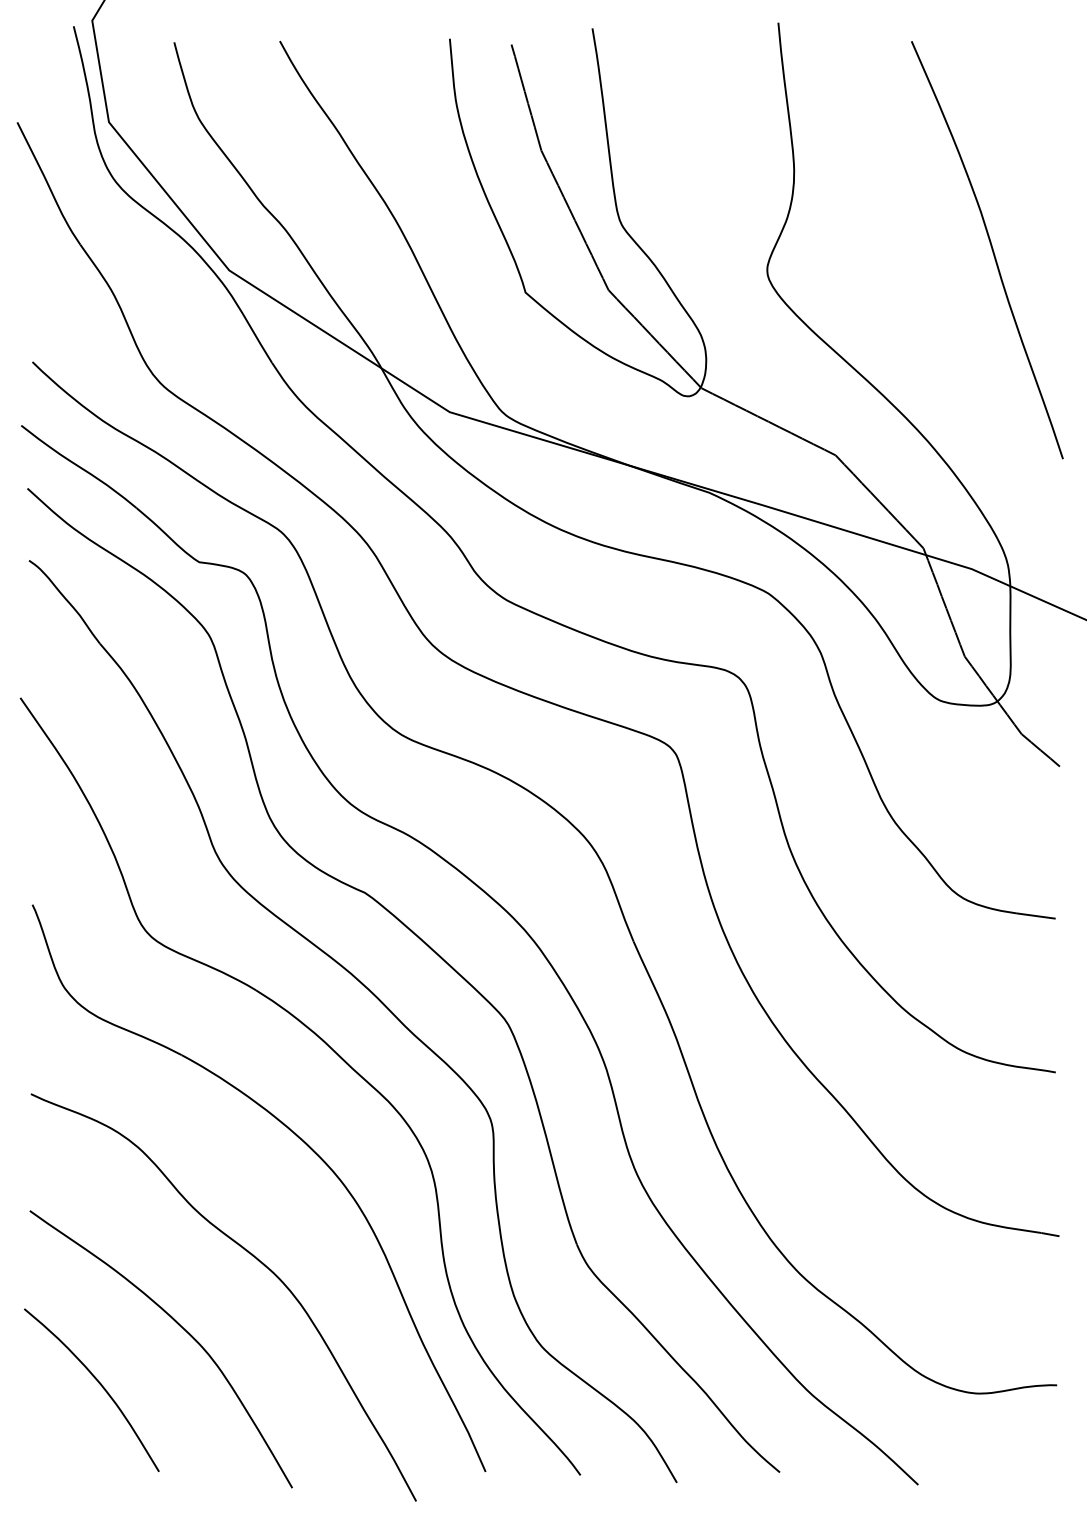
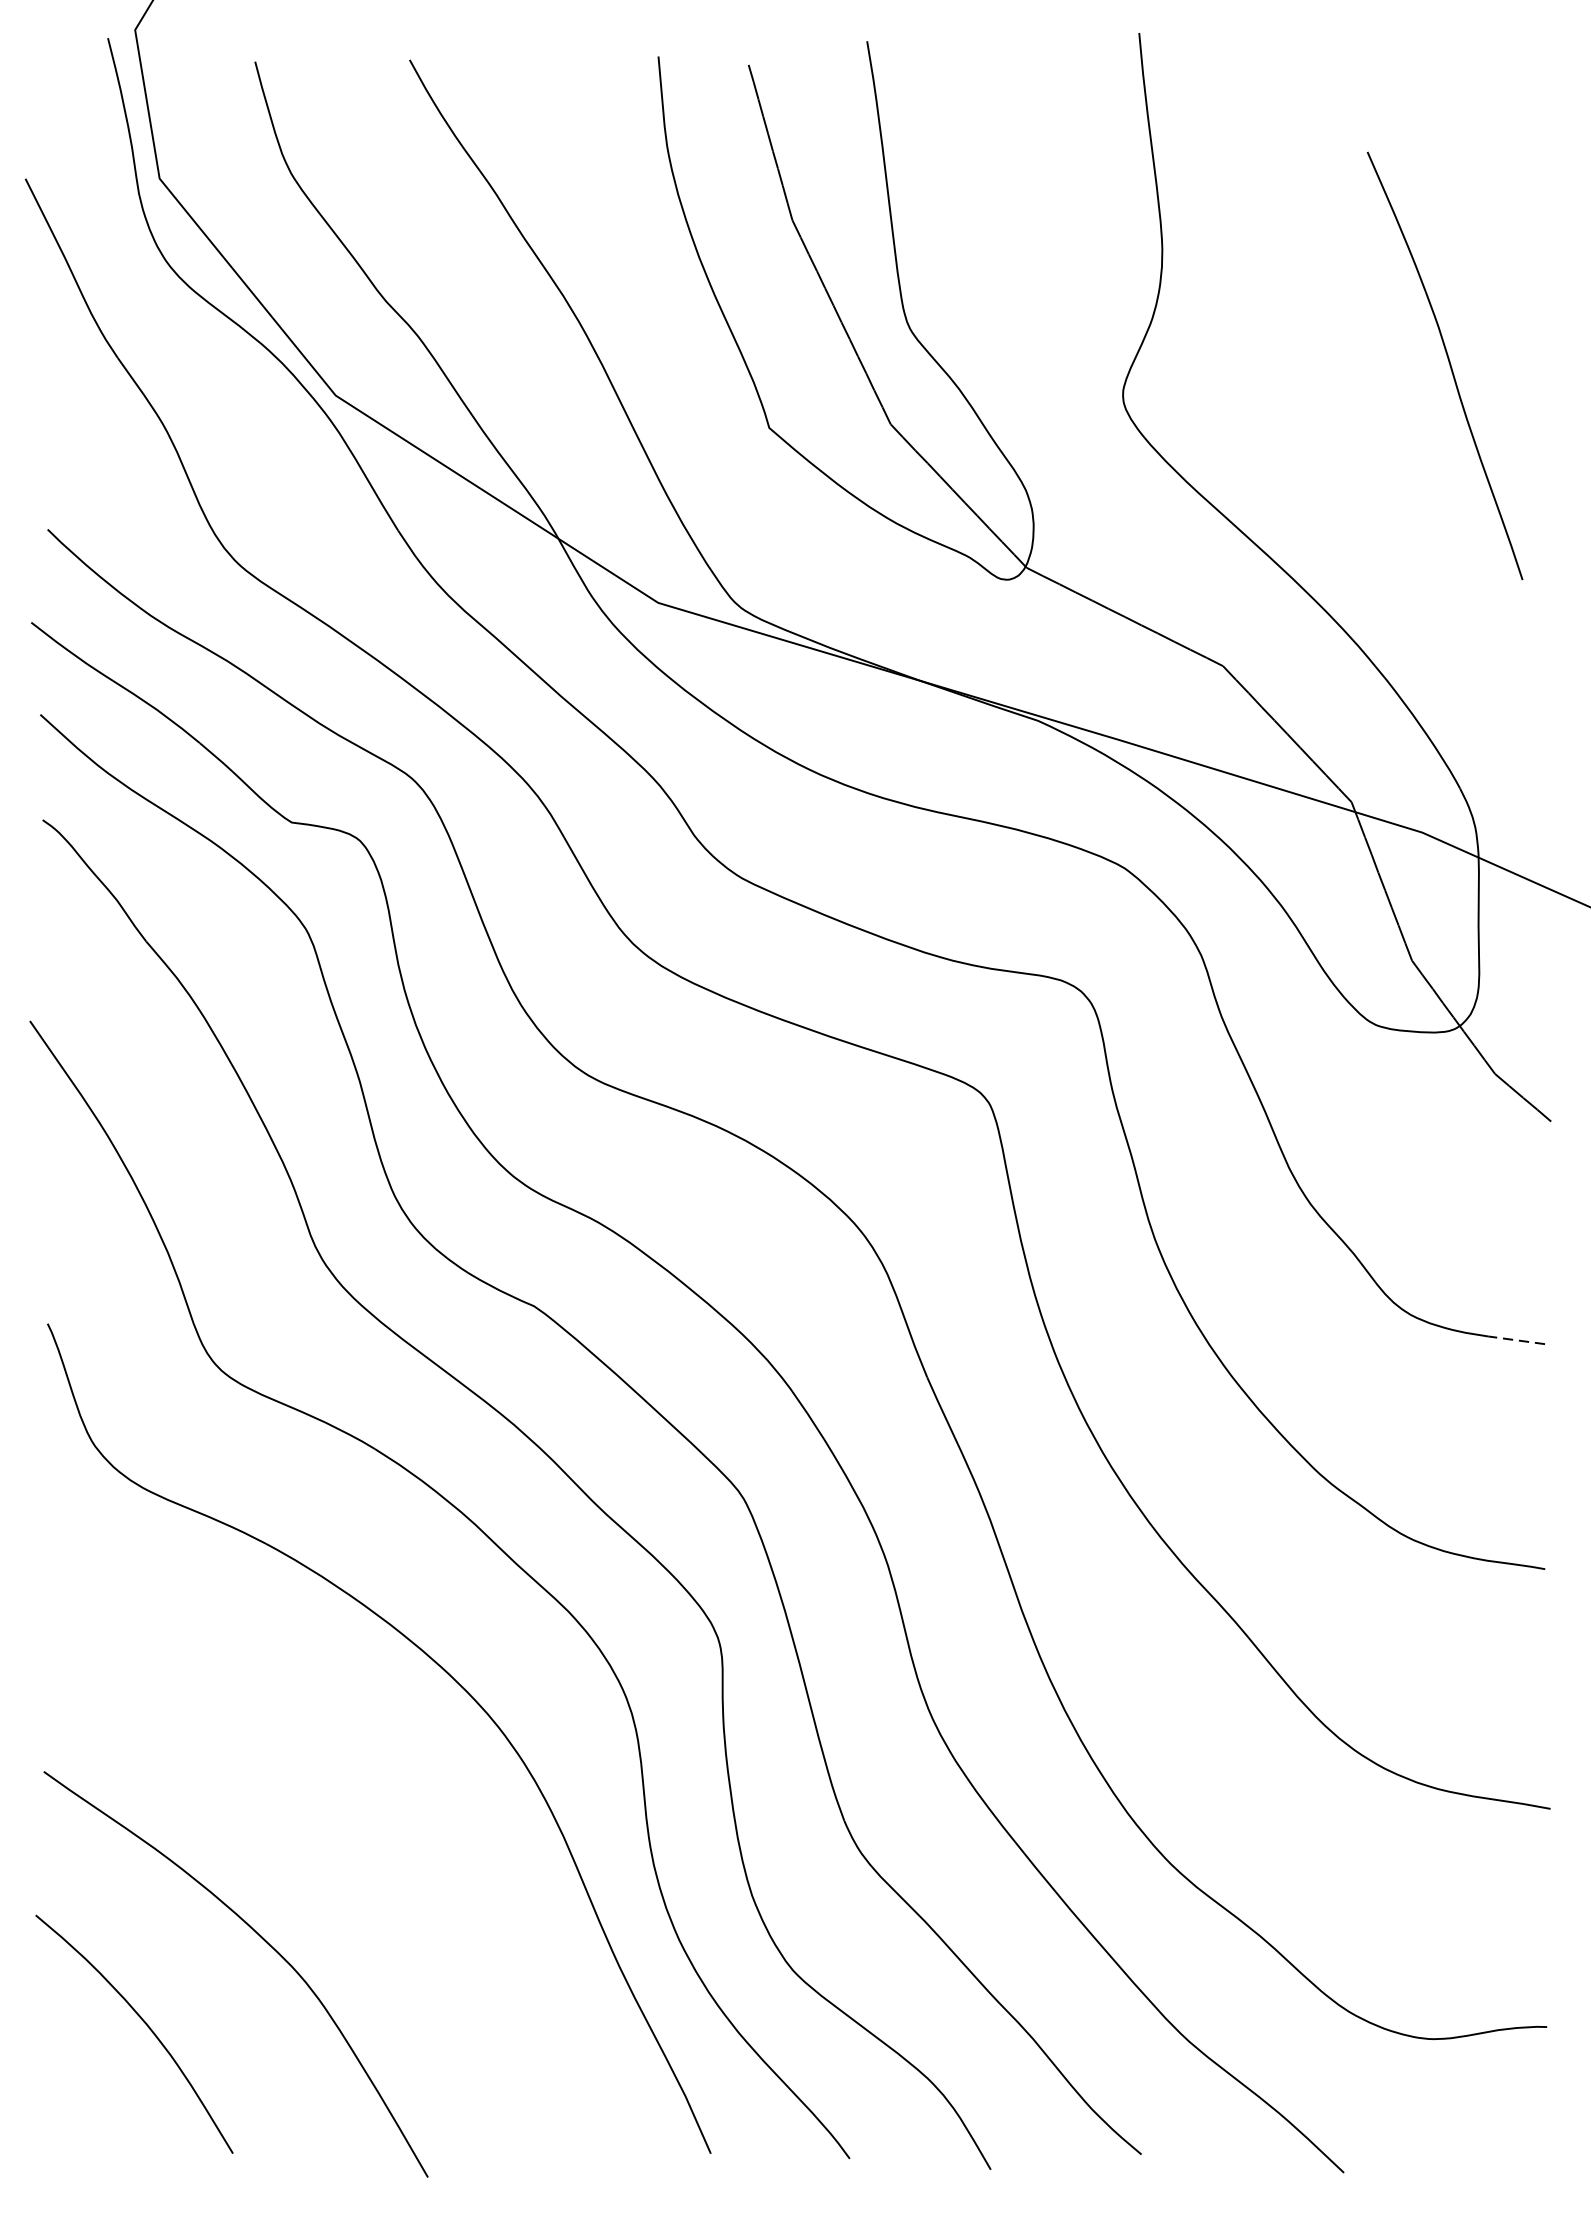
part: (987, 250) -> (1445, 366), size x0.7
line: (1036, 916) -> (1516, 1340), solid -> dashed
curve: (253, 1257) -> (371, 1839), removed

